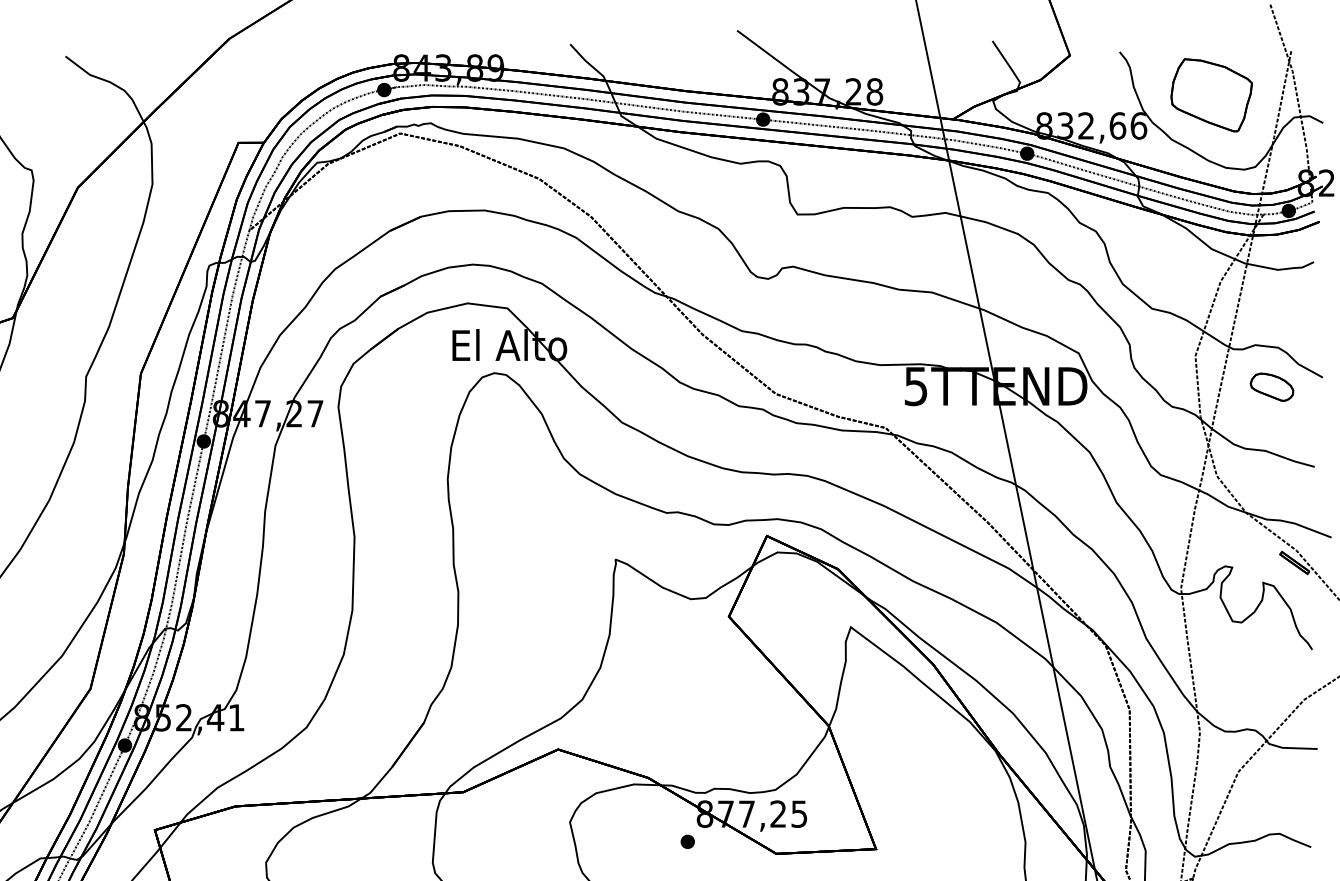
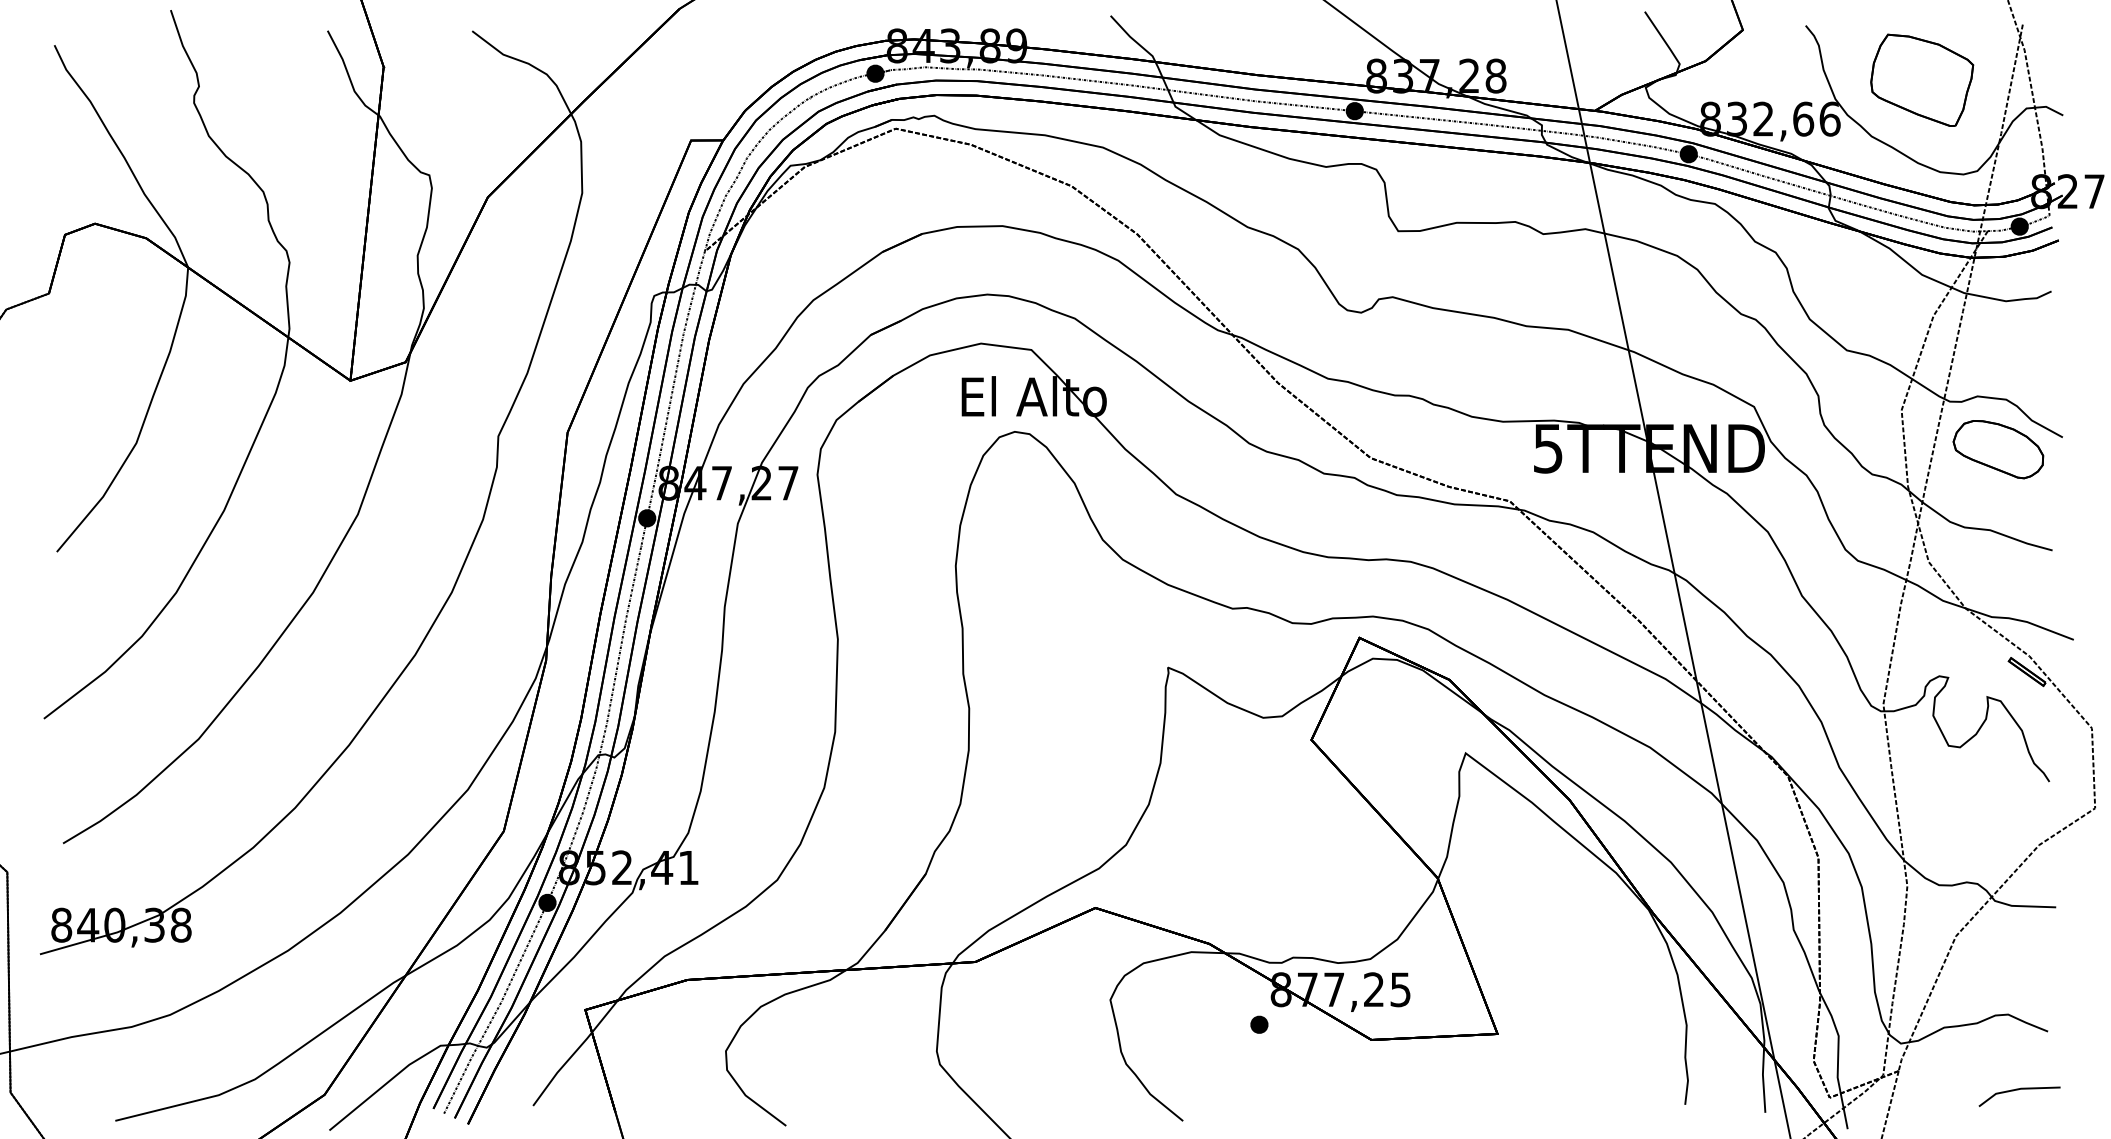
part: (1272, 387) -> (1998, 449), size x1.67

